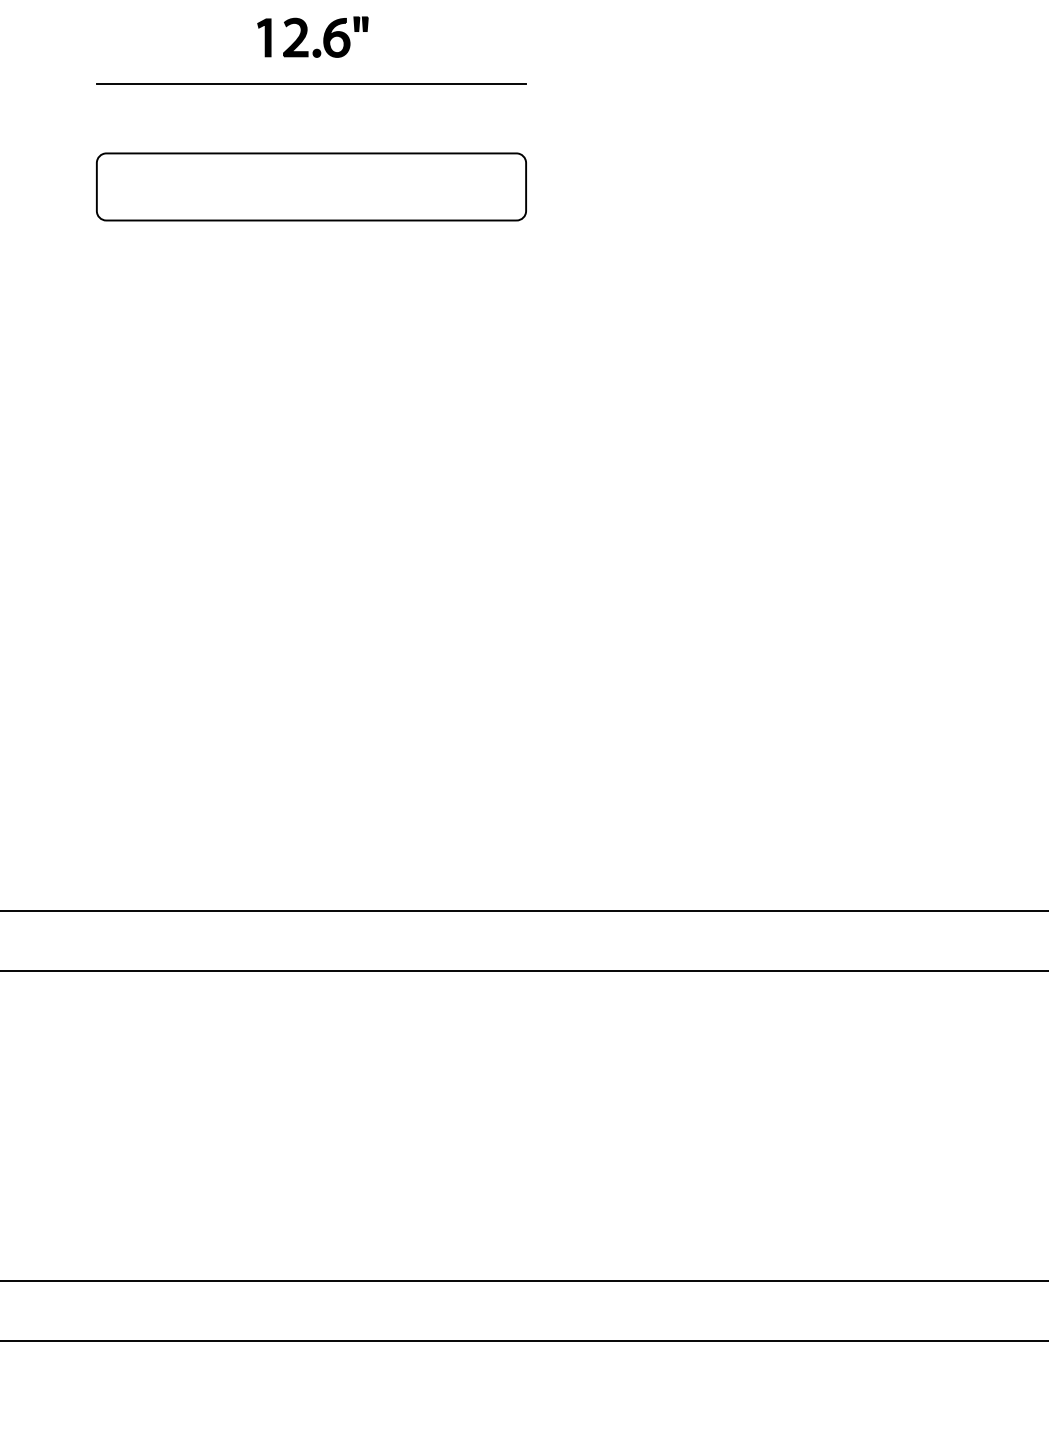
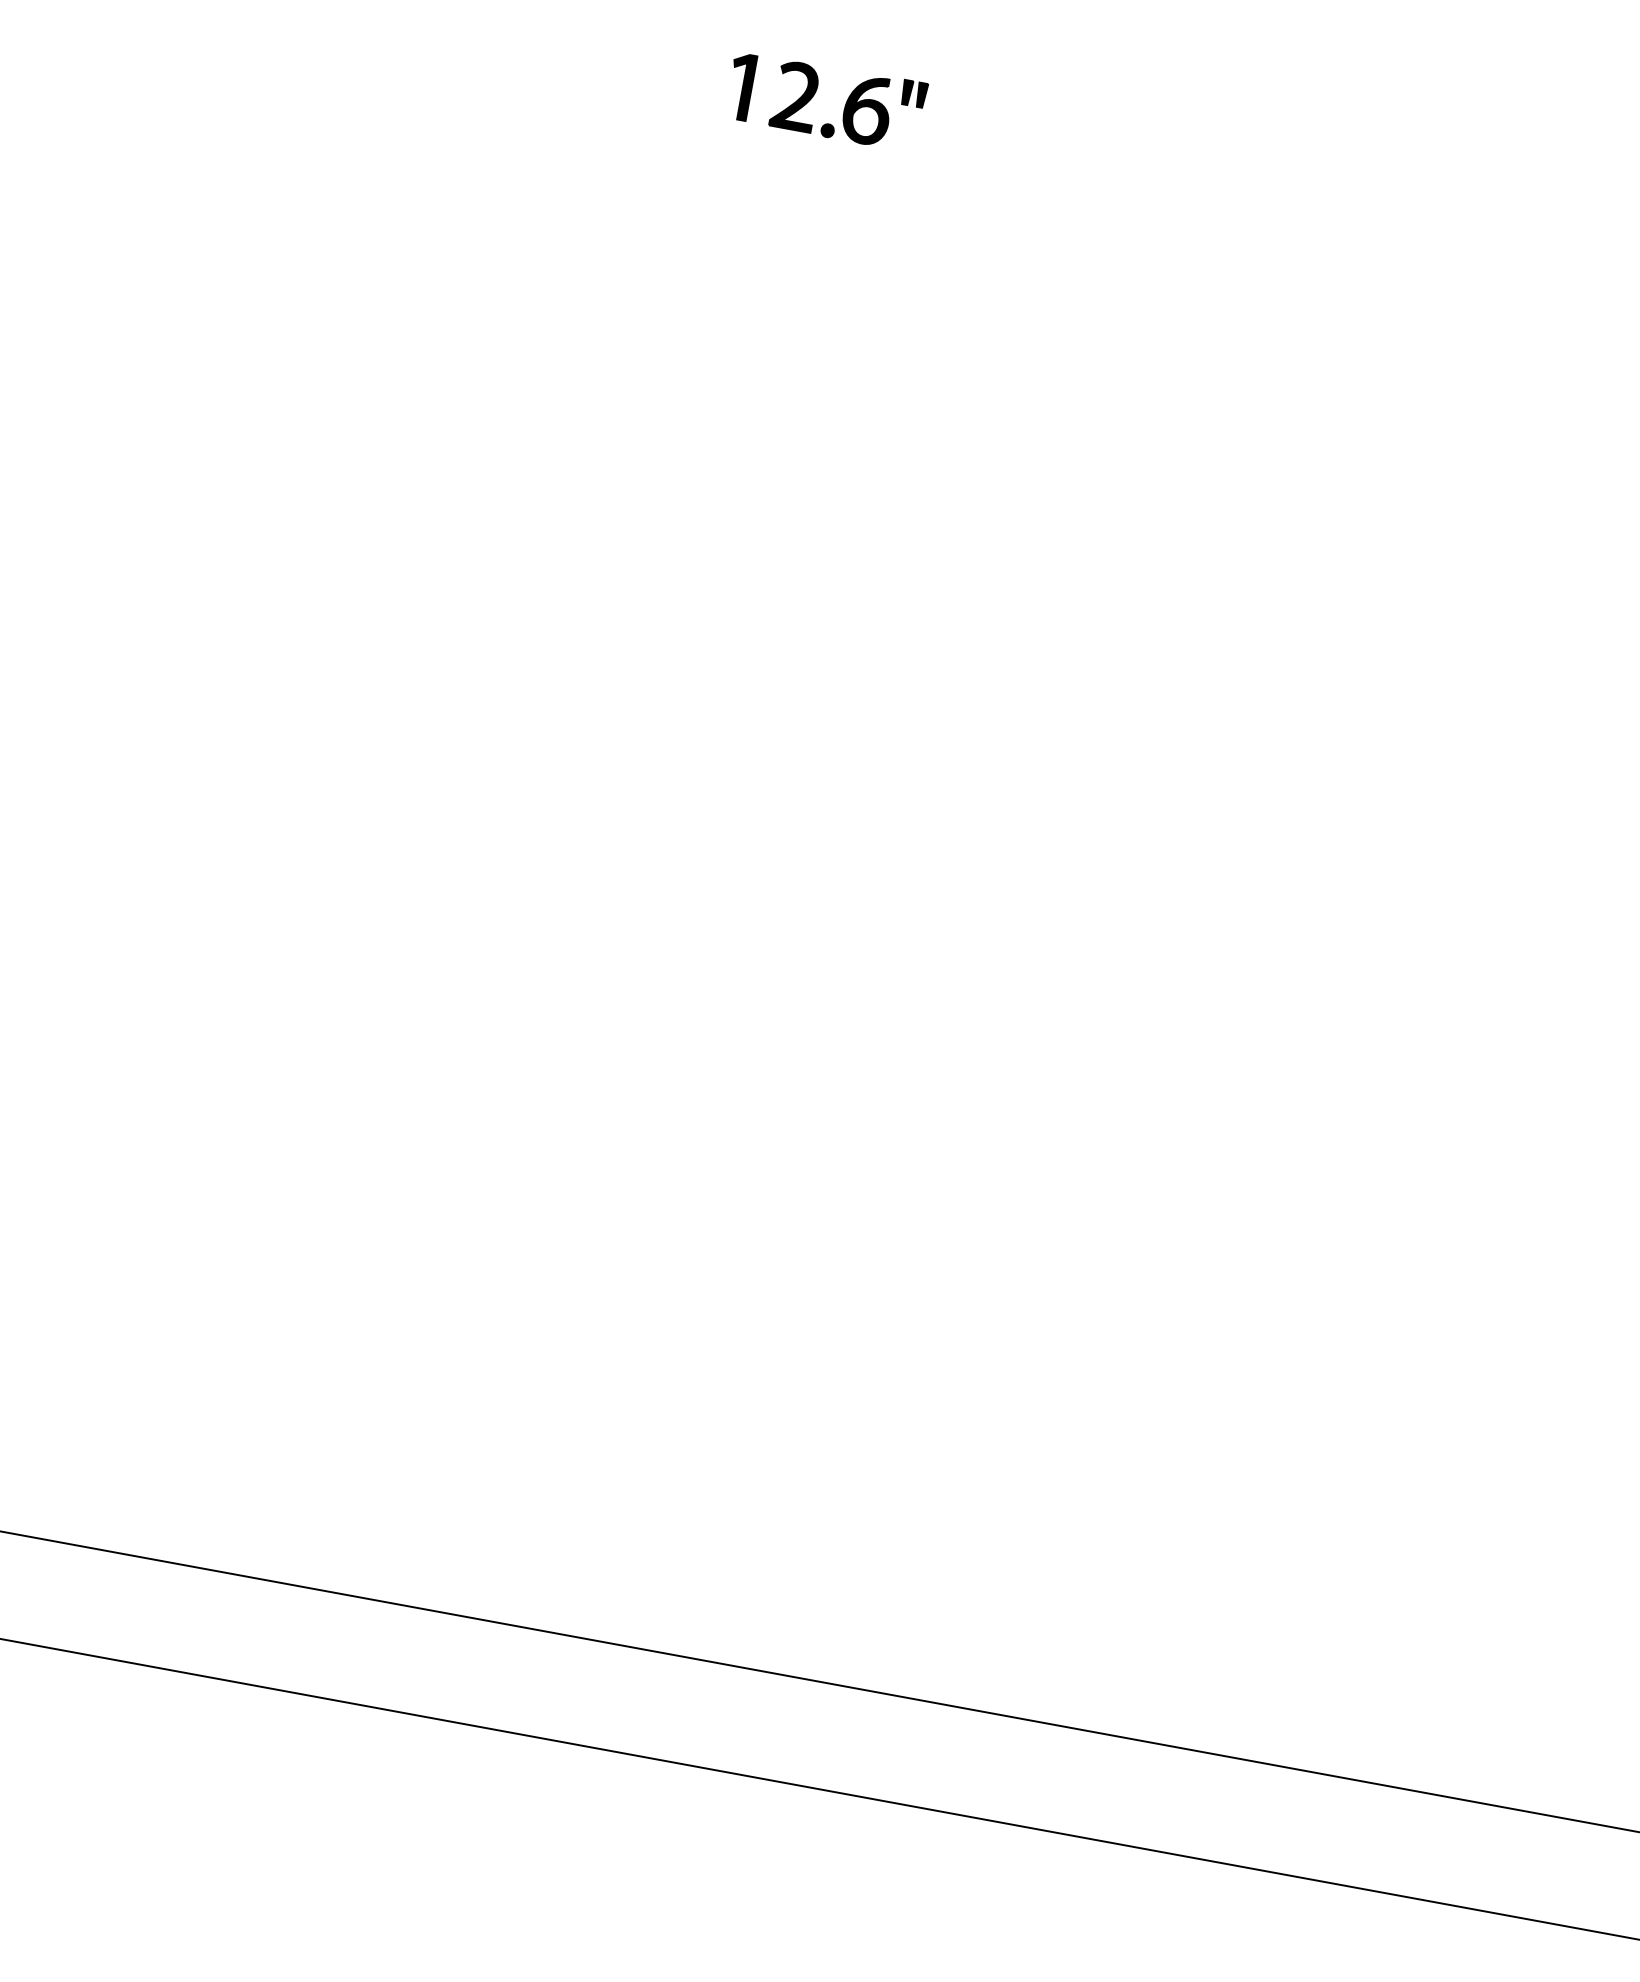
line: (311, 83) -> (808, 181), removed
part: (311, 186) -> (775, 362), removed

